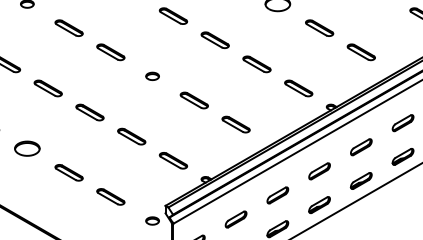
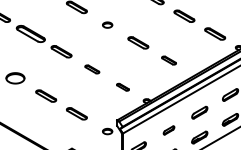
part: (47, 88) -> (30, 34), size x1.4
part: (235, 124) -> (168, 60), size x0.7
part: (131, 136) -> (92, 69), size x0.7
part: (173, 160) -> (122, 87), size x0.6
part: (235, 219) -> (168, 130), size x0.7

